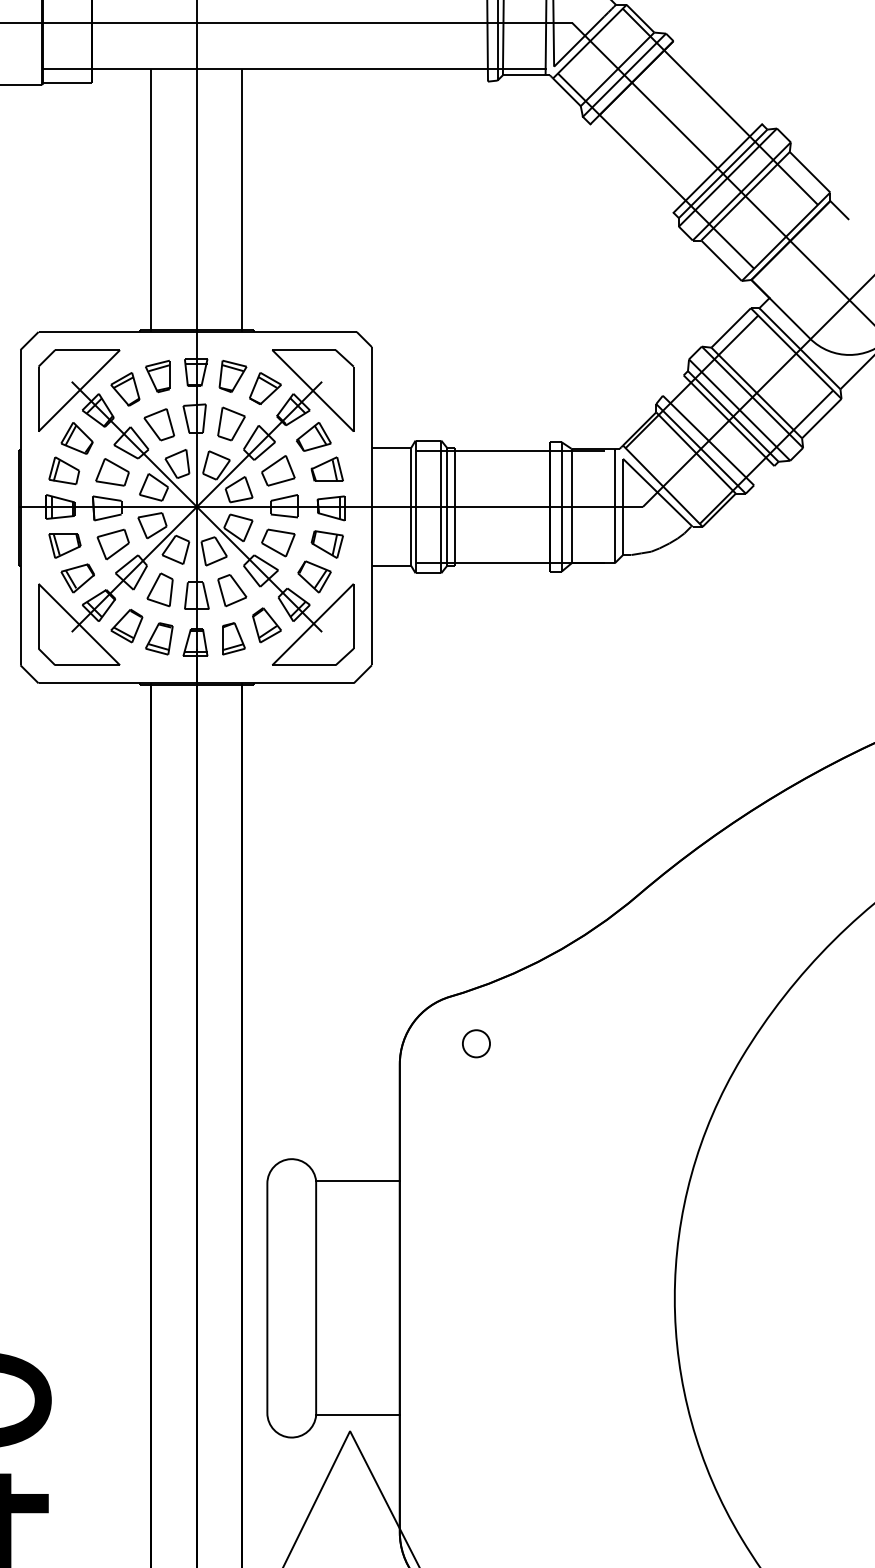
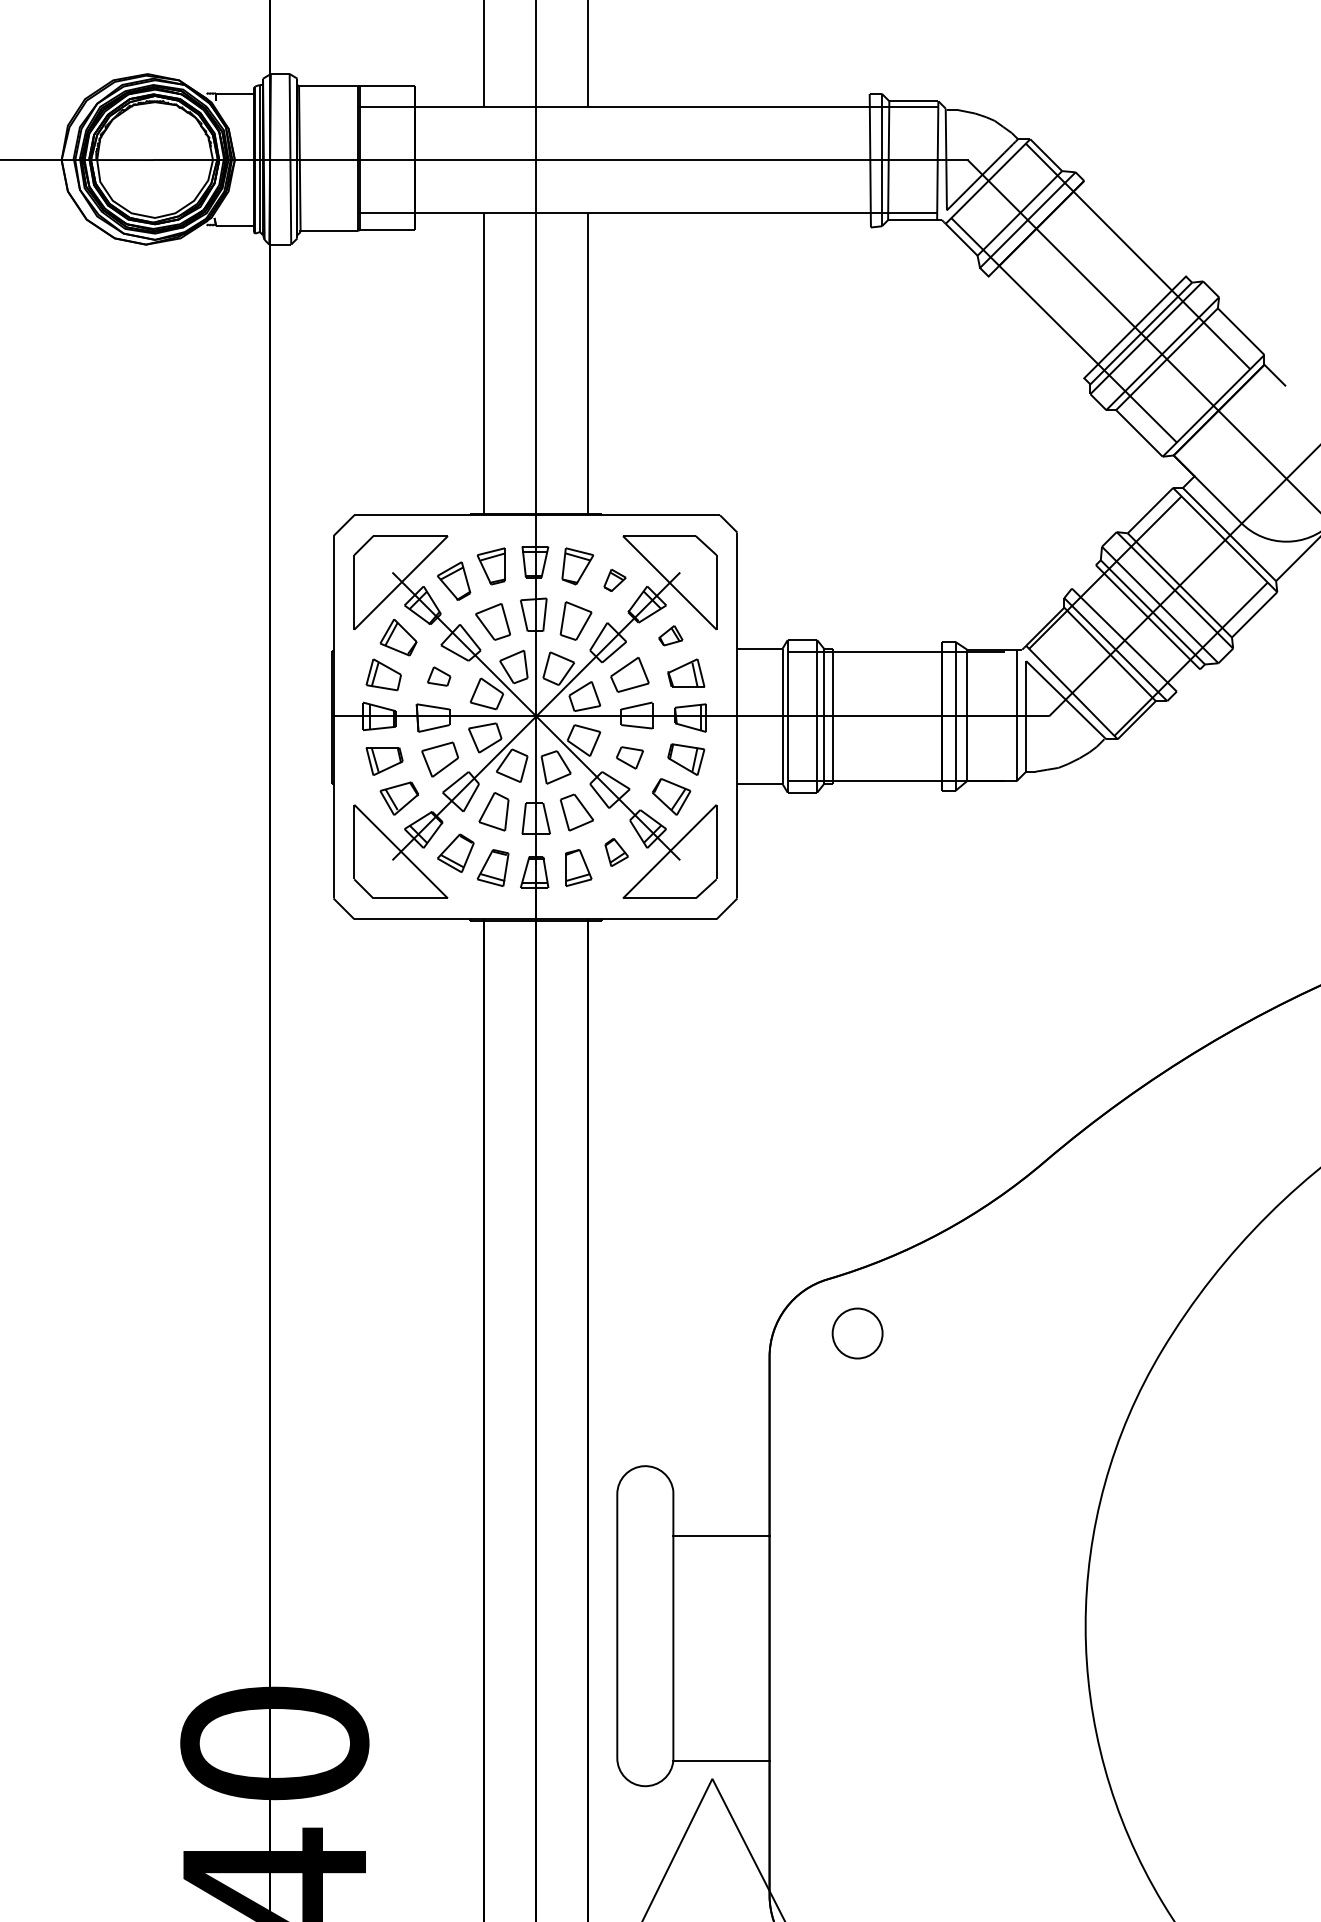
part: (264, 388) -> (614, 580), size x0.6
part: (313, 436) -> (670, 635), size x0.6
part: (111, 472) -> (438, 676), size x0.6
part: (277, 542) -> (629, 757), size x0.7
part: (266, 625) -> (616, 852), size x0.7
circle: (476, 1043) -> (857, 1333), size x1.6
line: (358, 1181) -> (721, 1535), moved

